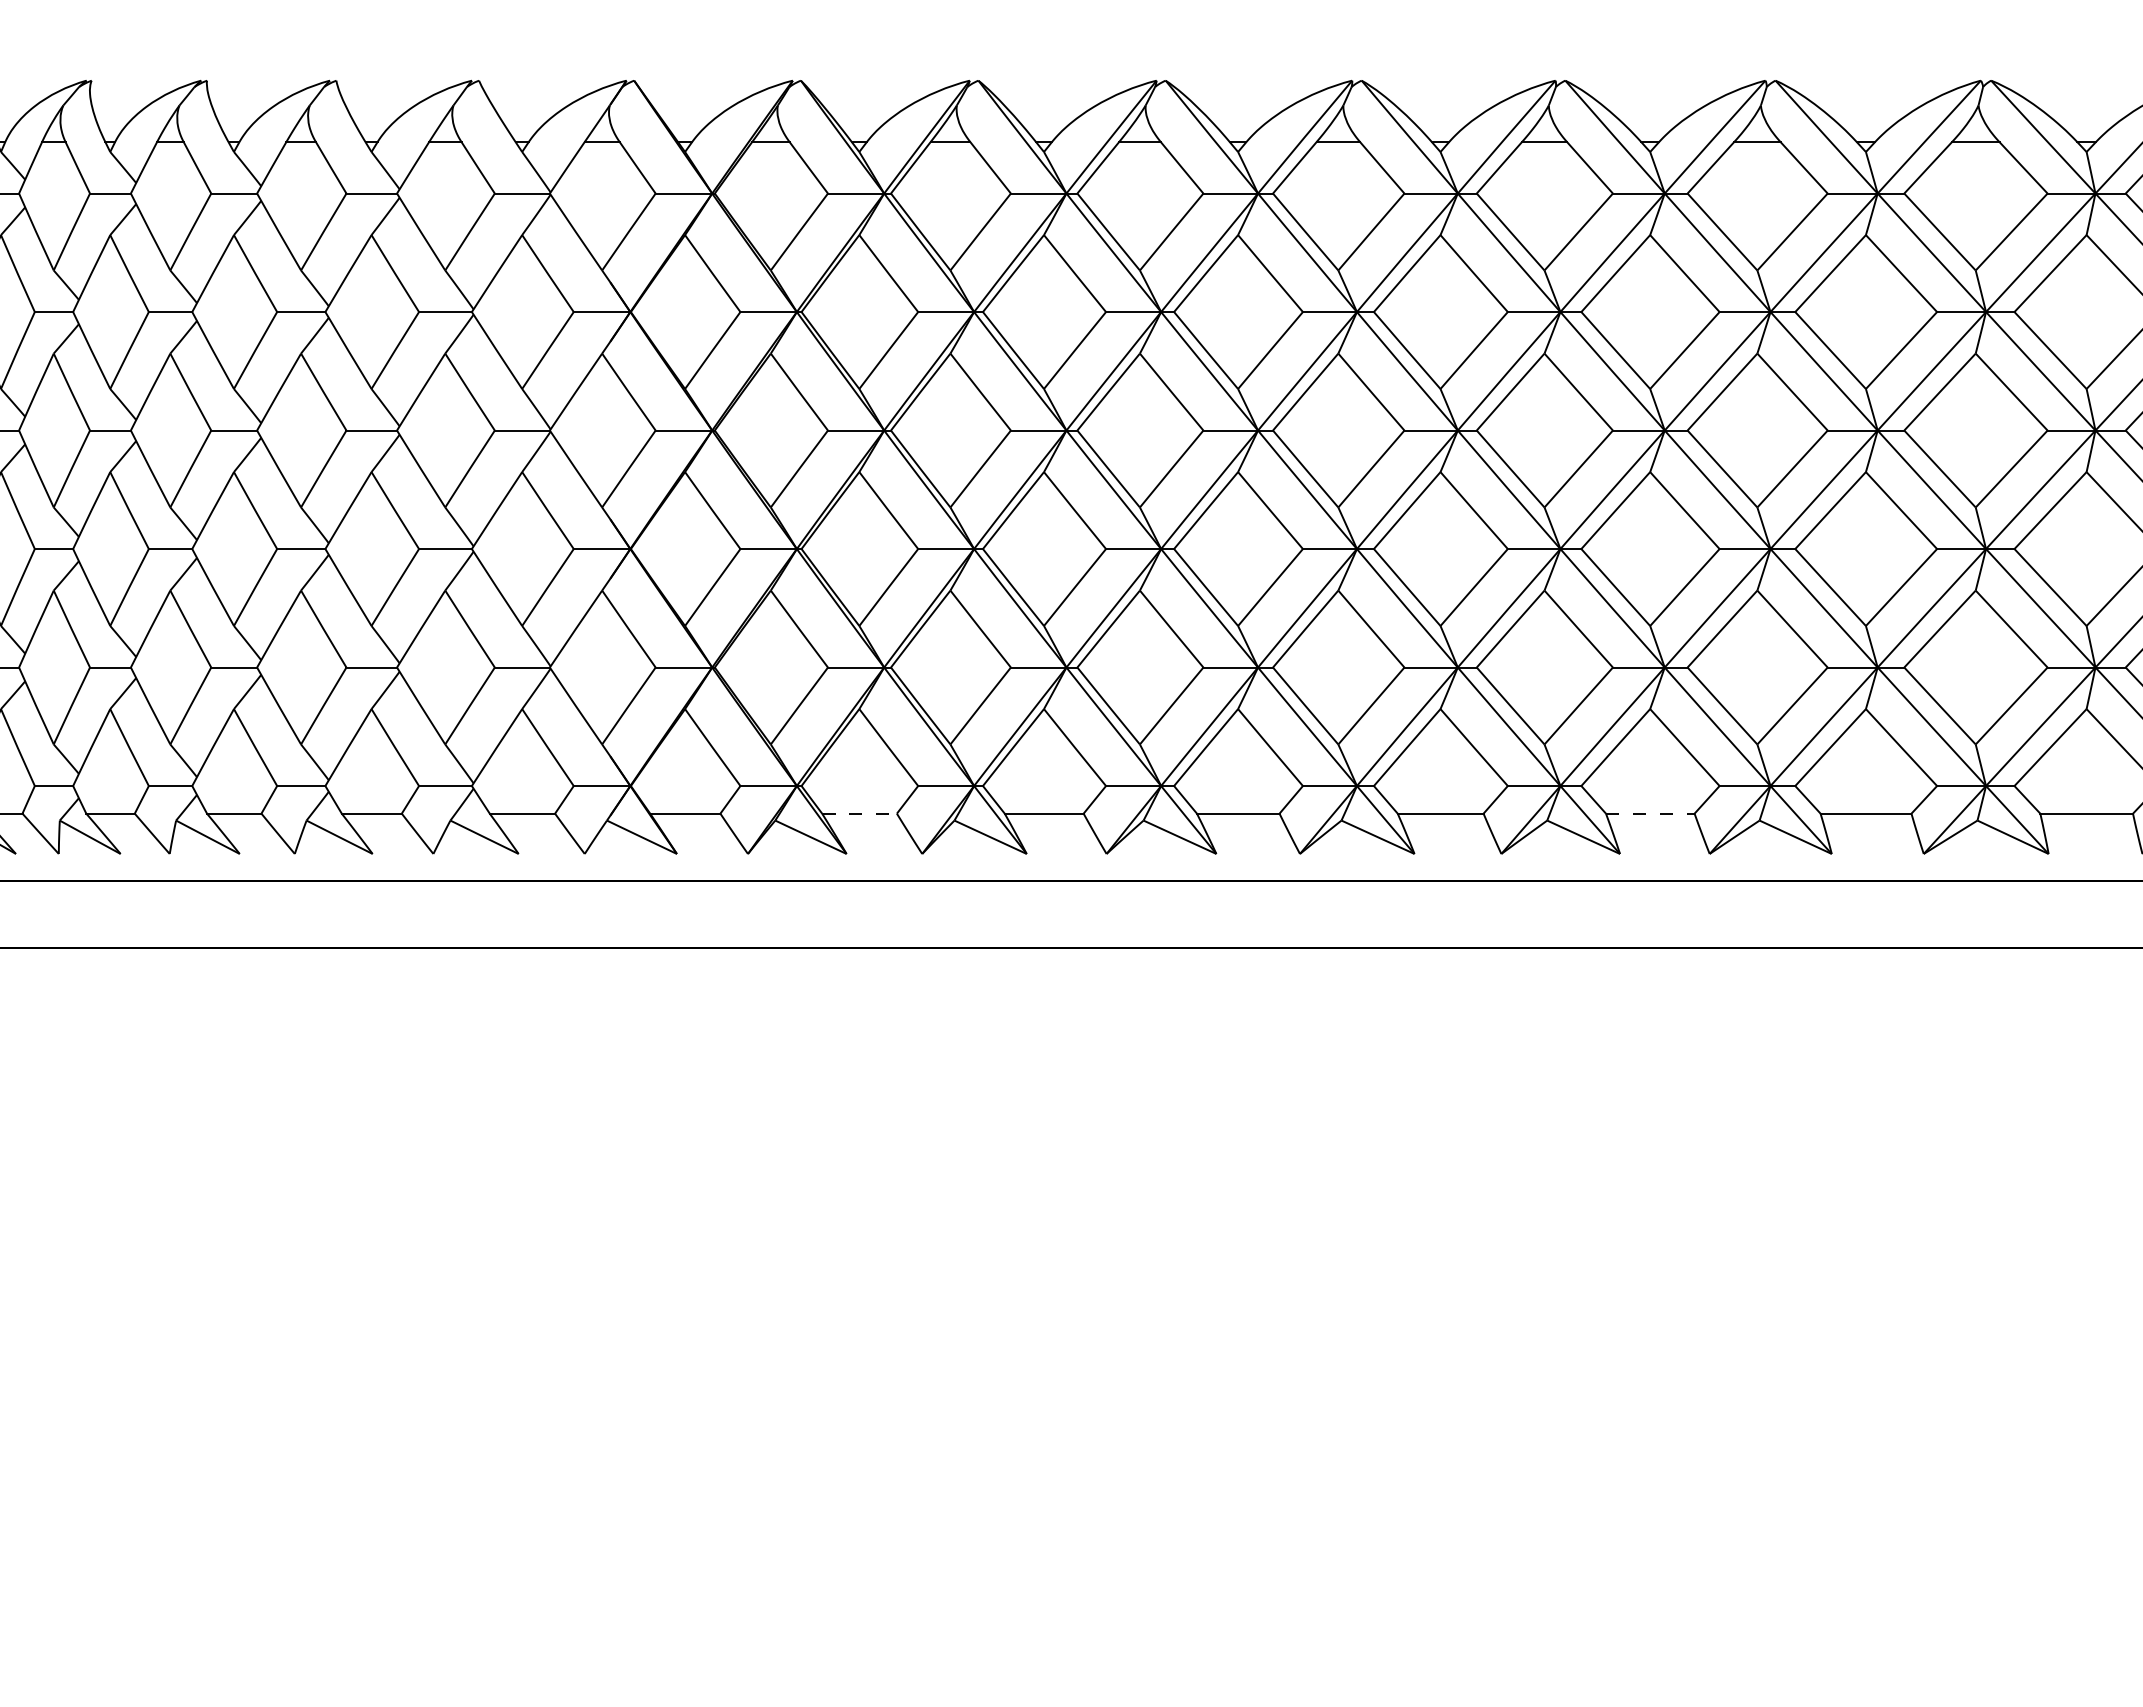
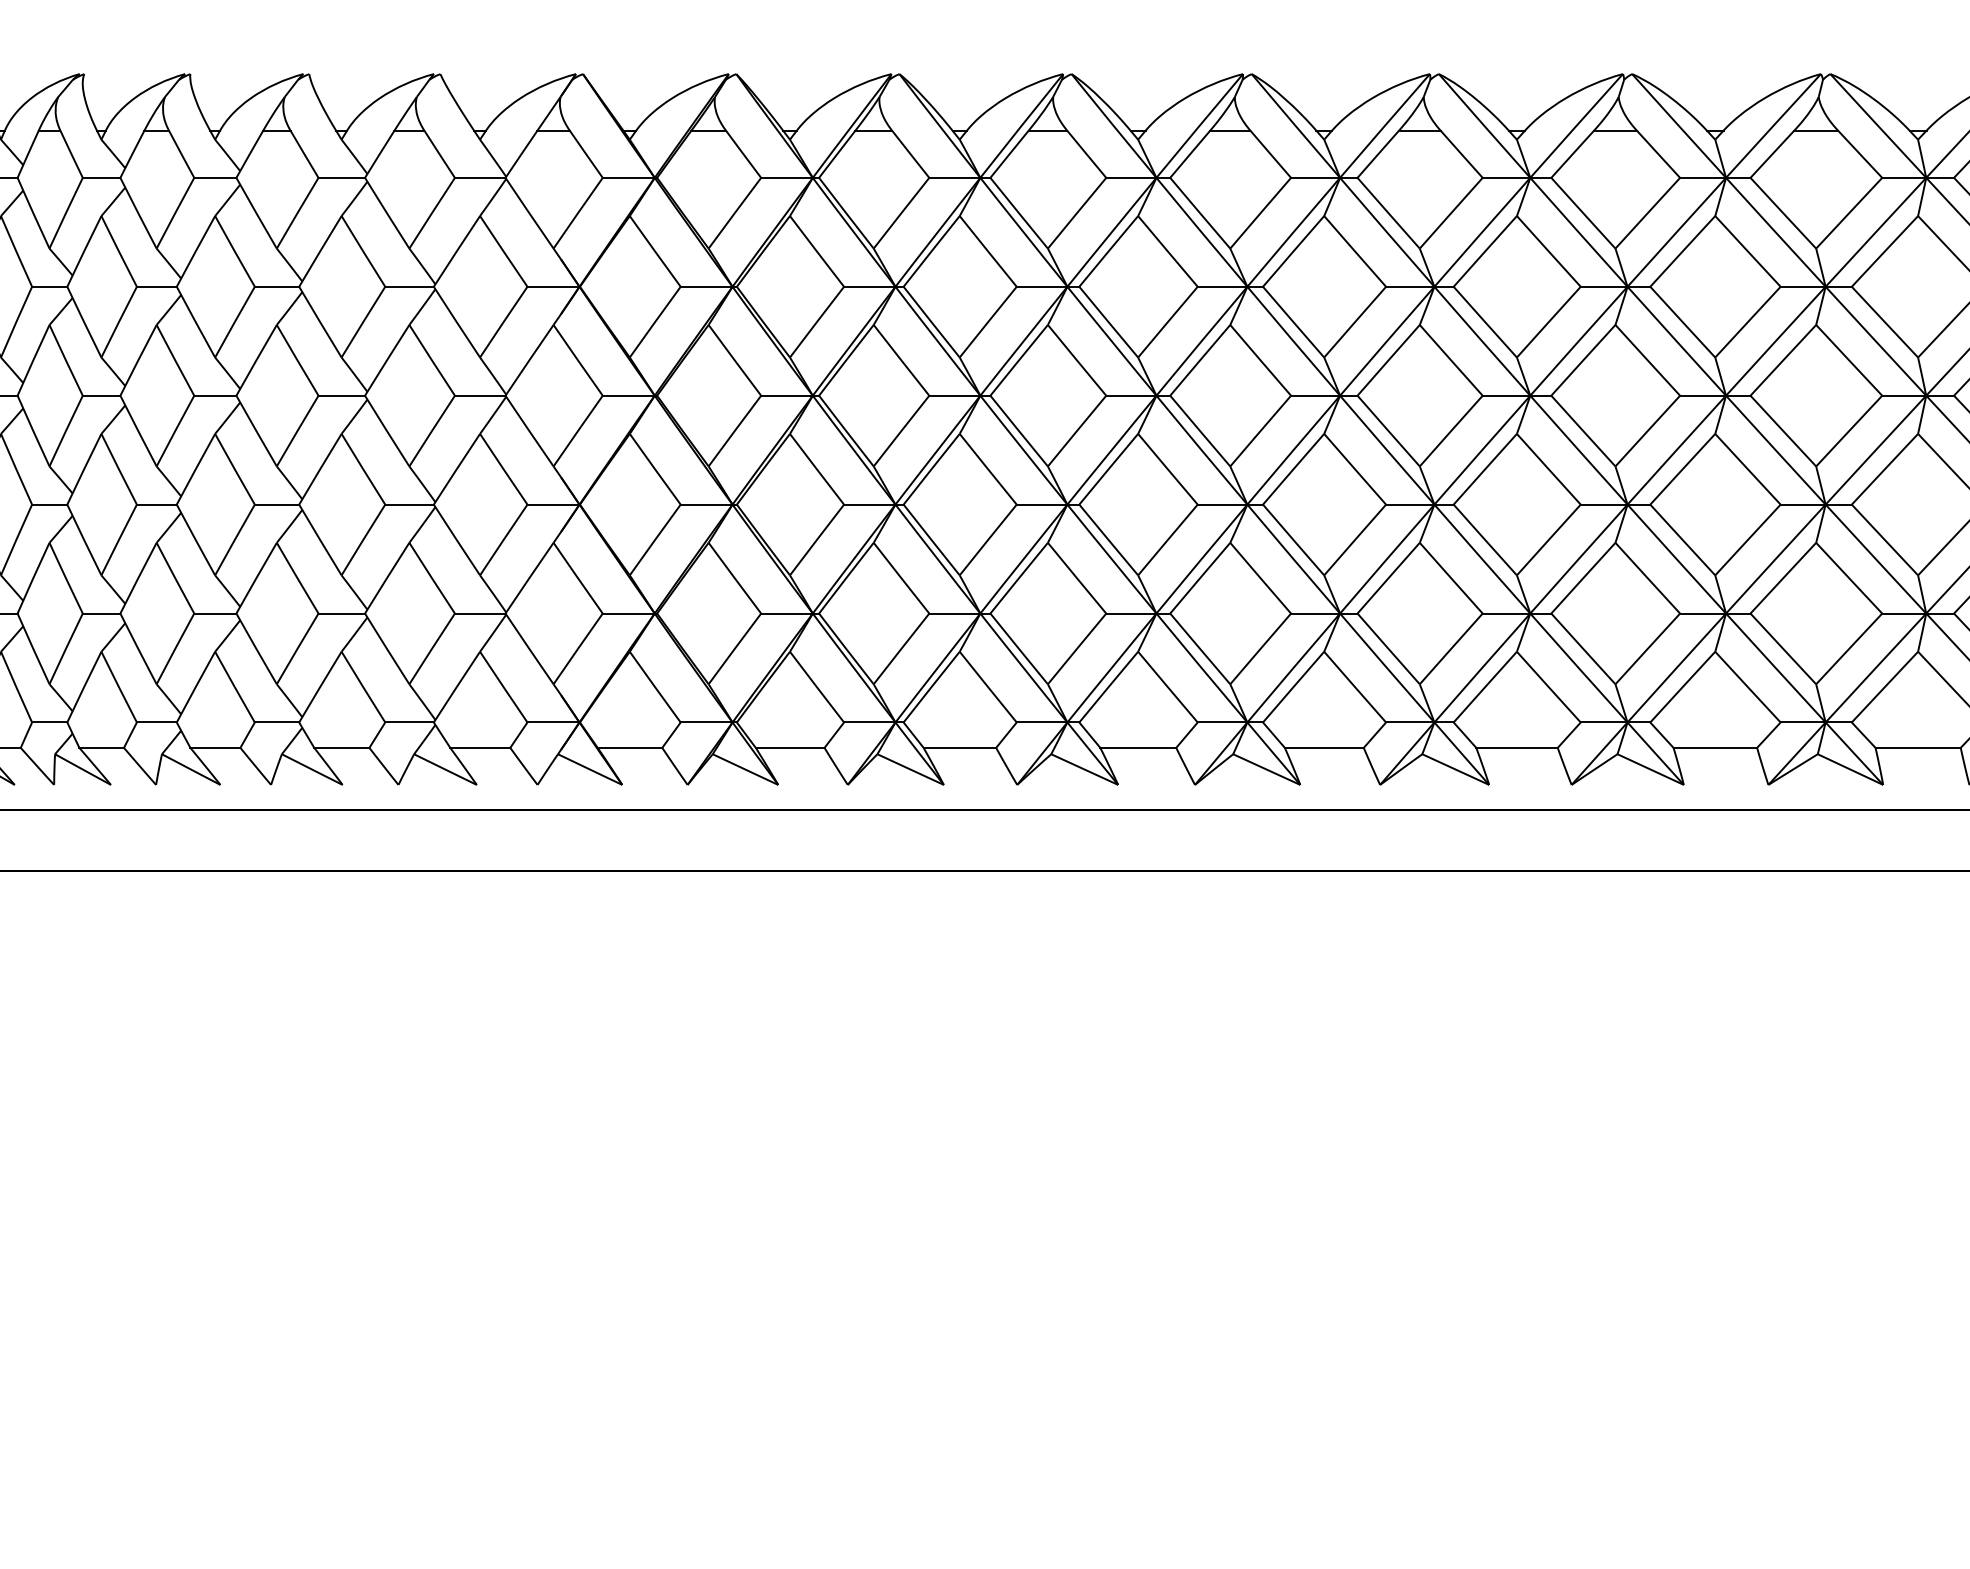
line: (860, 813) -> (791, 747), dashed -> solid
line: (1650, 813) -> (1517, 747), dashed -> solid

